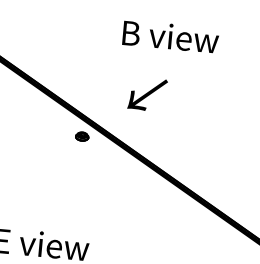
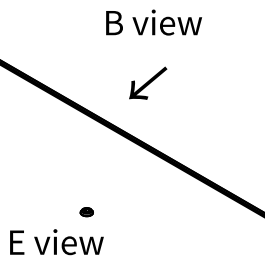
text: (170, 36) -> (153, 22), moved
part: (81, 136) -> (86, 212), moved

